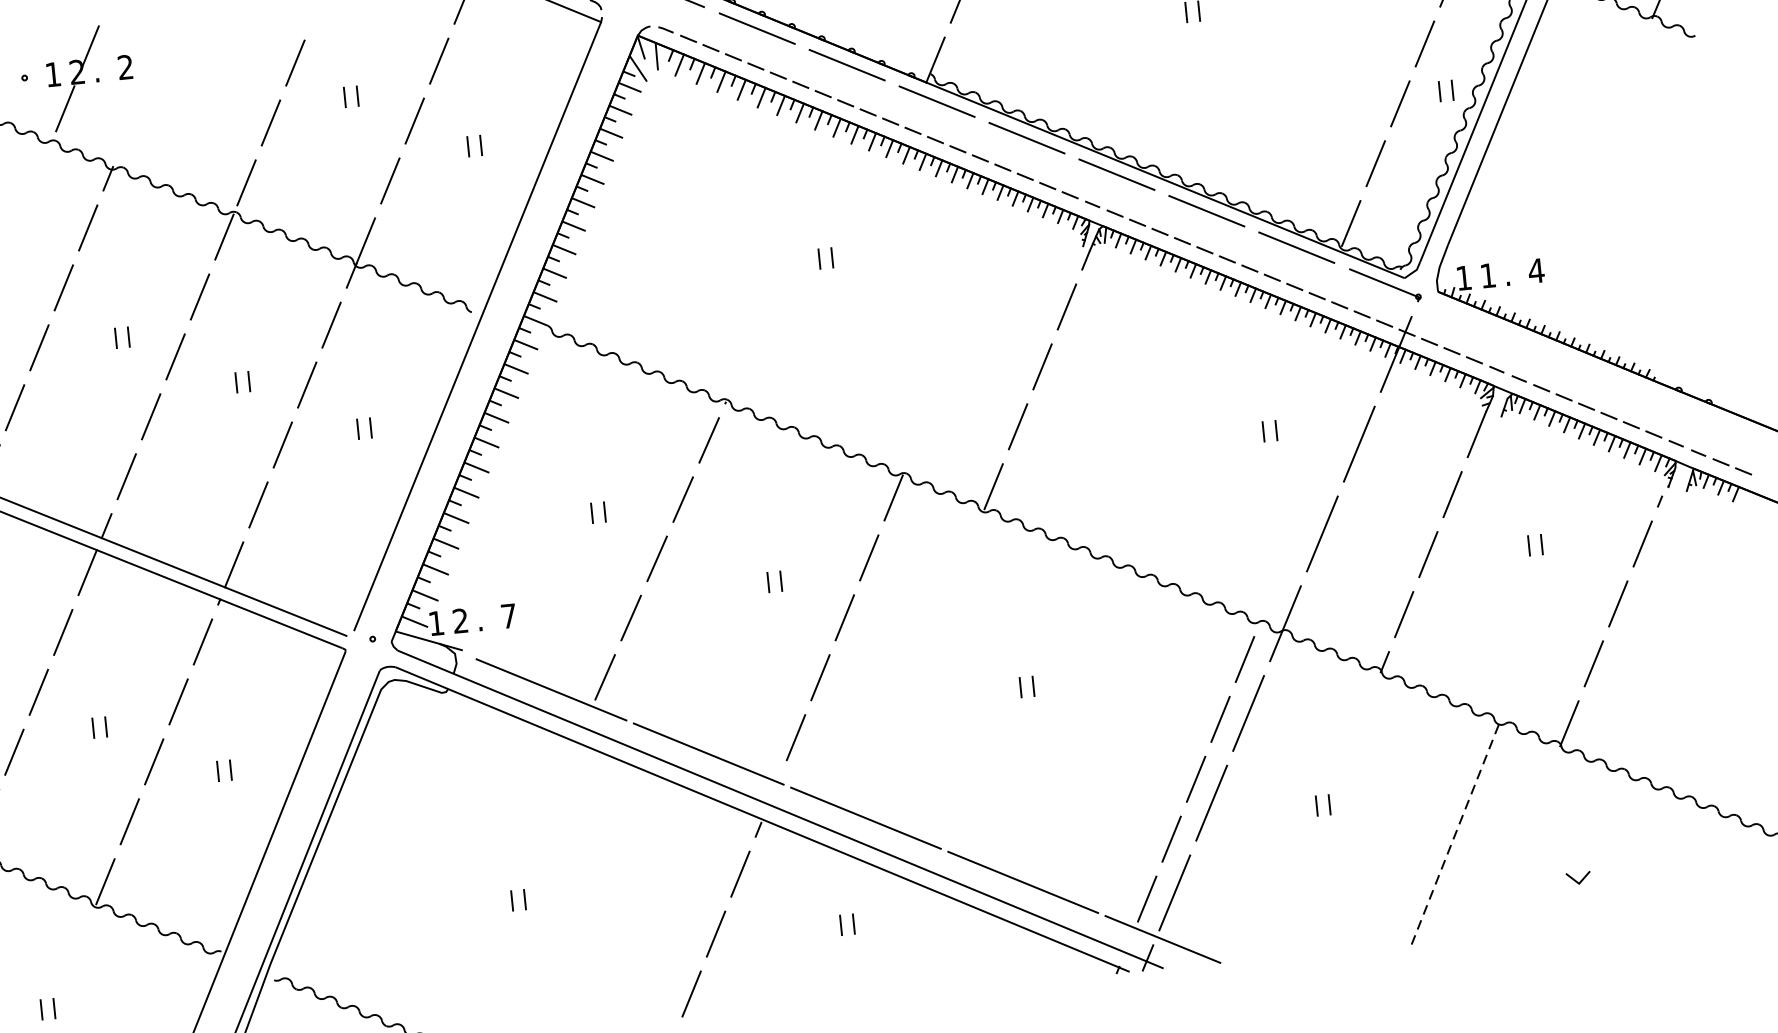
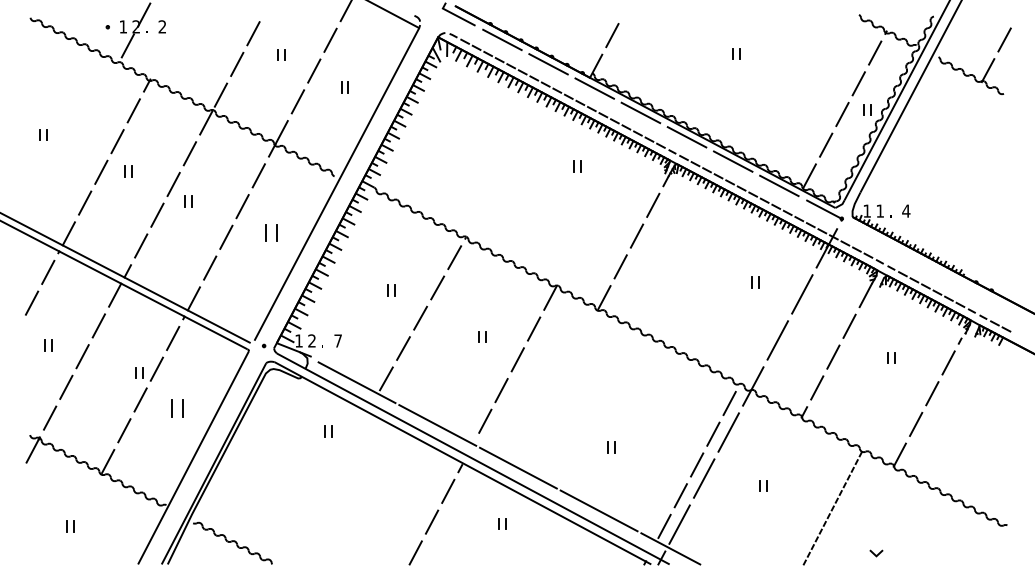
part: (825, 258) -> (577, 166), moved
part: (122, 337) -> (128, 171), moved
part: (243, 381) -> (188, 201), moved
part: (363, 427) -> (270, 232), size x1.6
part: (1026, 686) -> (611, 447), moved
part: (100, 727) -> (139, 372), moved
part: (223, 770) -> (177, 408), size x1.6
line: (1578, 880) -> (876, 554), moved
part: (519, 900) -> (328, 431), moved

